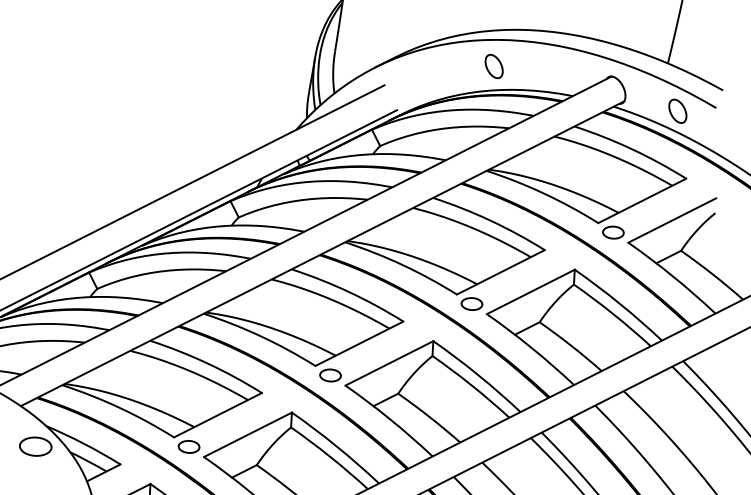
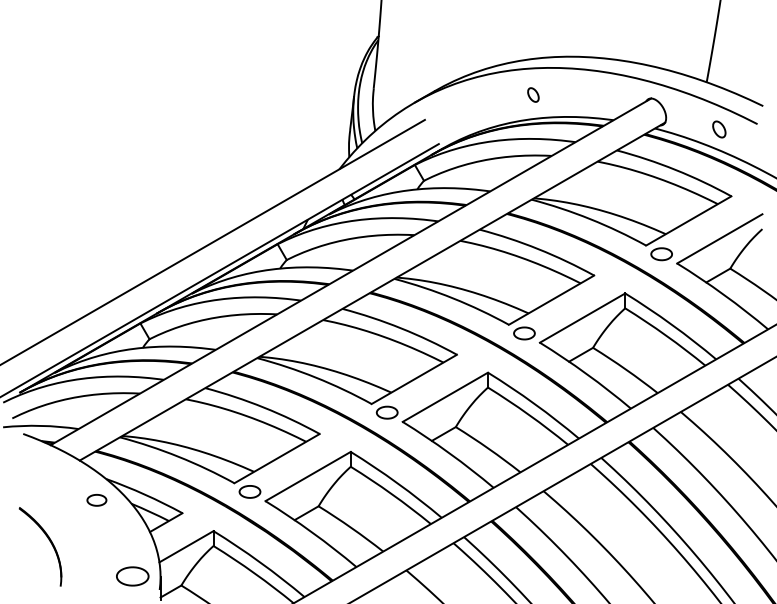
part: (494, 65) -> (533, 94), size x0.6
part: (678, 111) -> (719, 129), size x0.7
part: (35, 446) -> (96, 500), size x0.6

